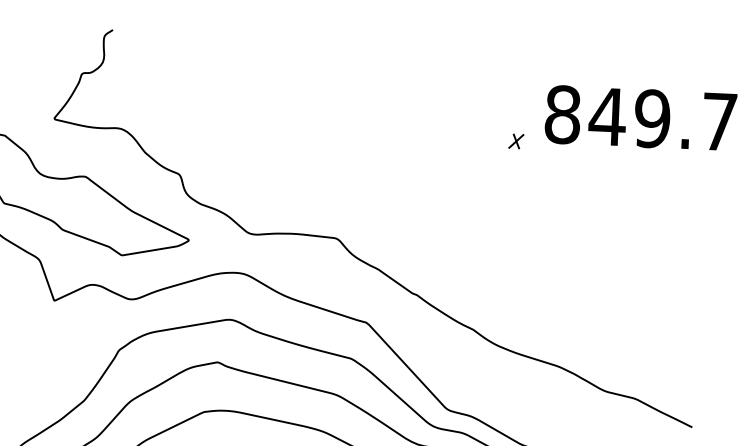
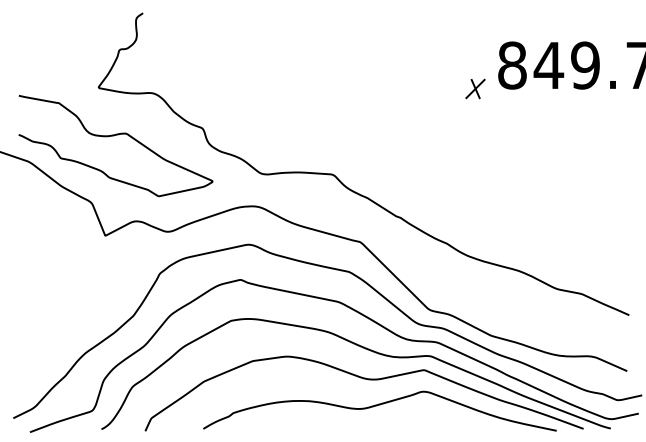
part: (516, 140) -> (475, 88), size x1.67

